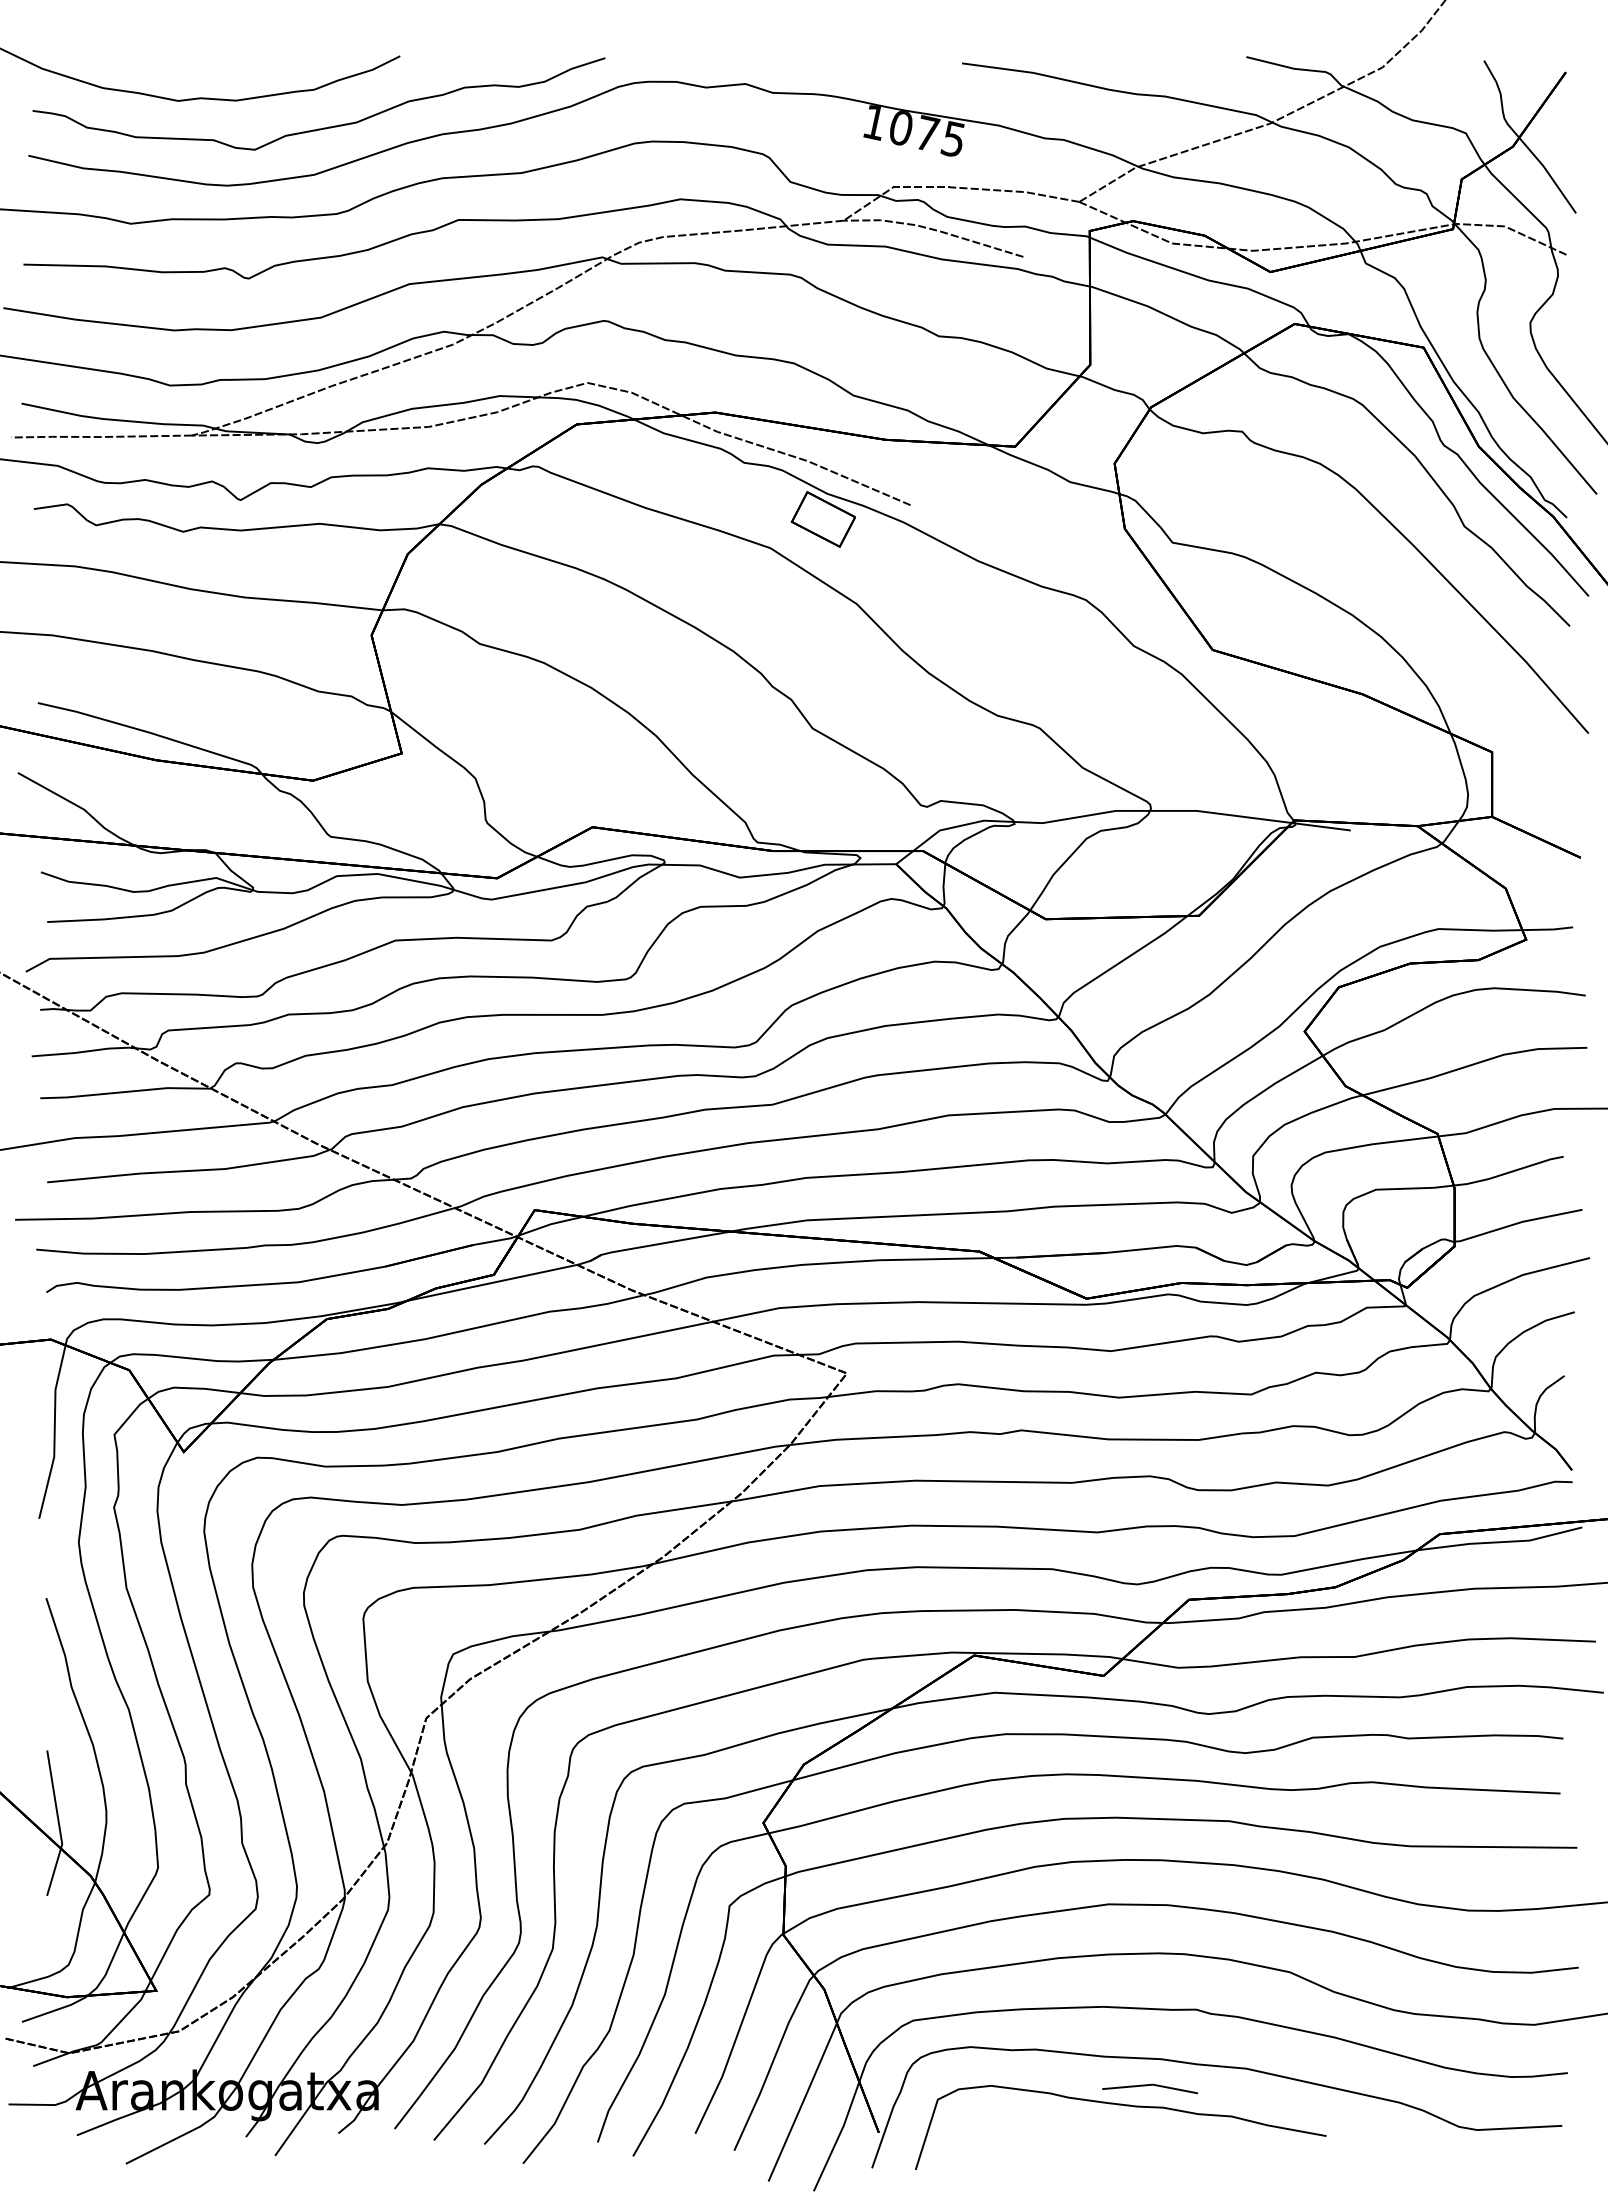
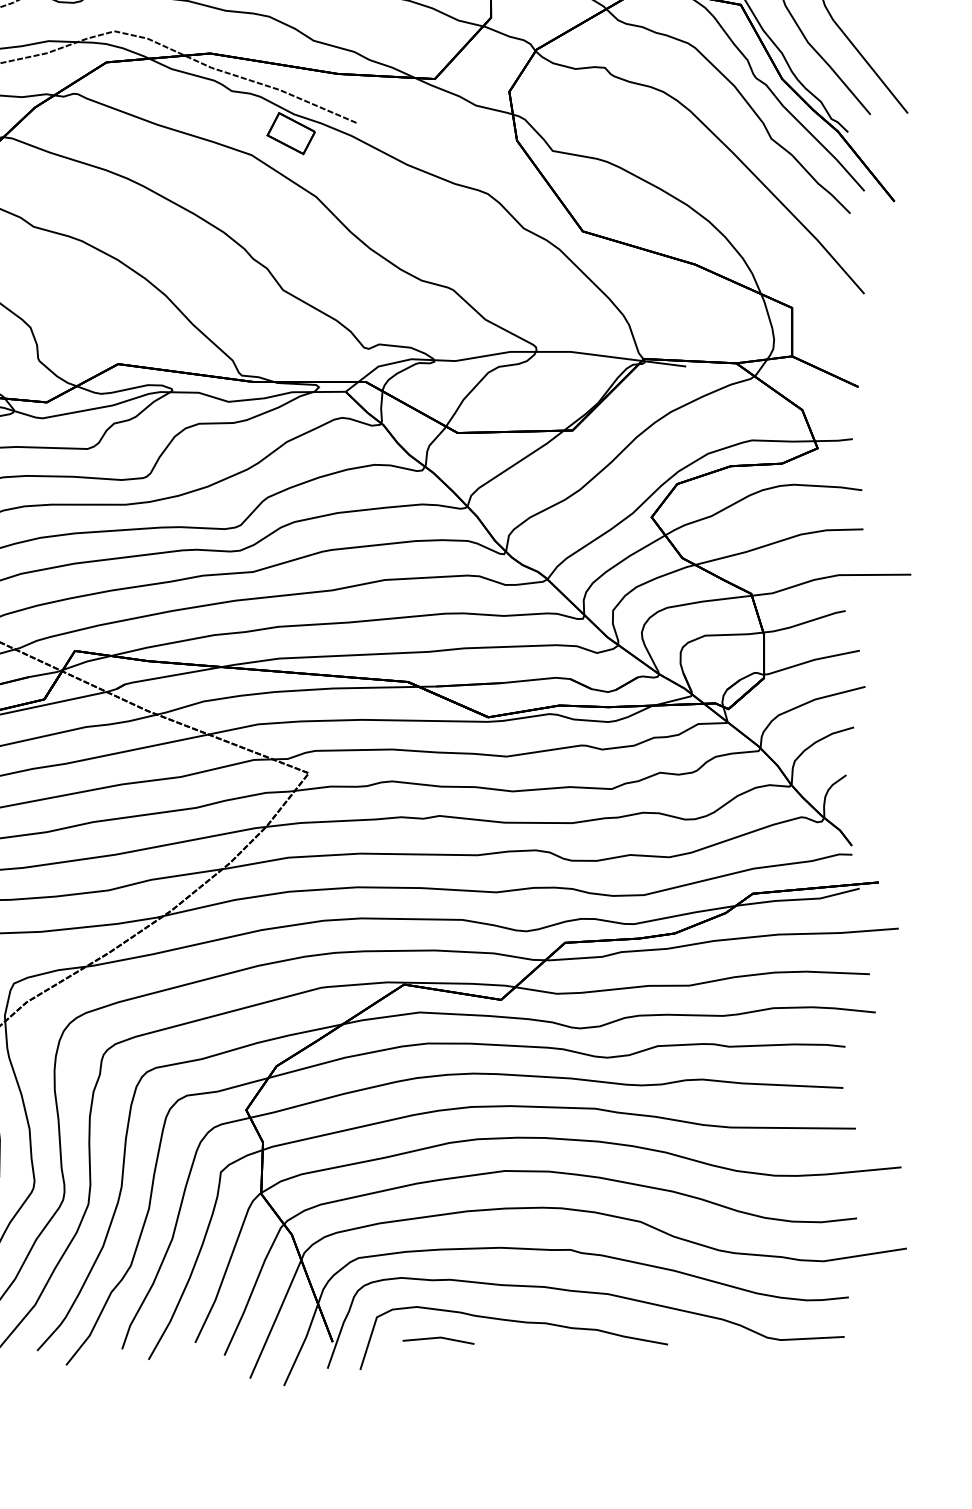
line: (1150, 2085) -> (438, 1338), moved

